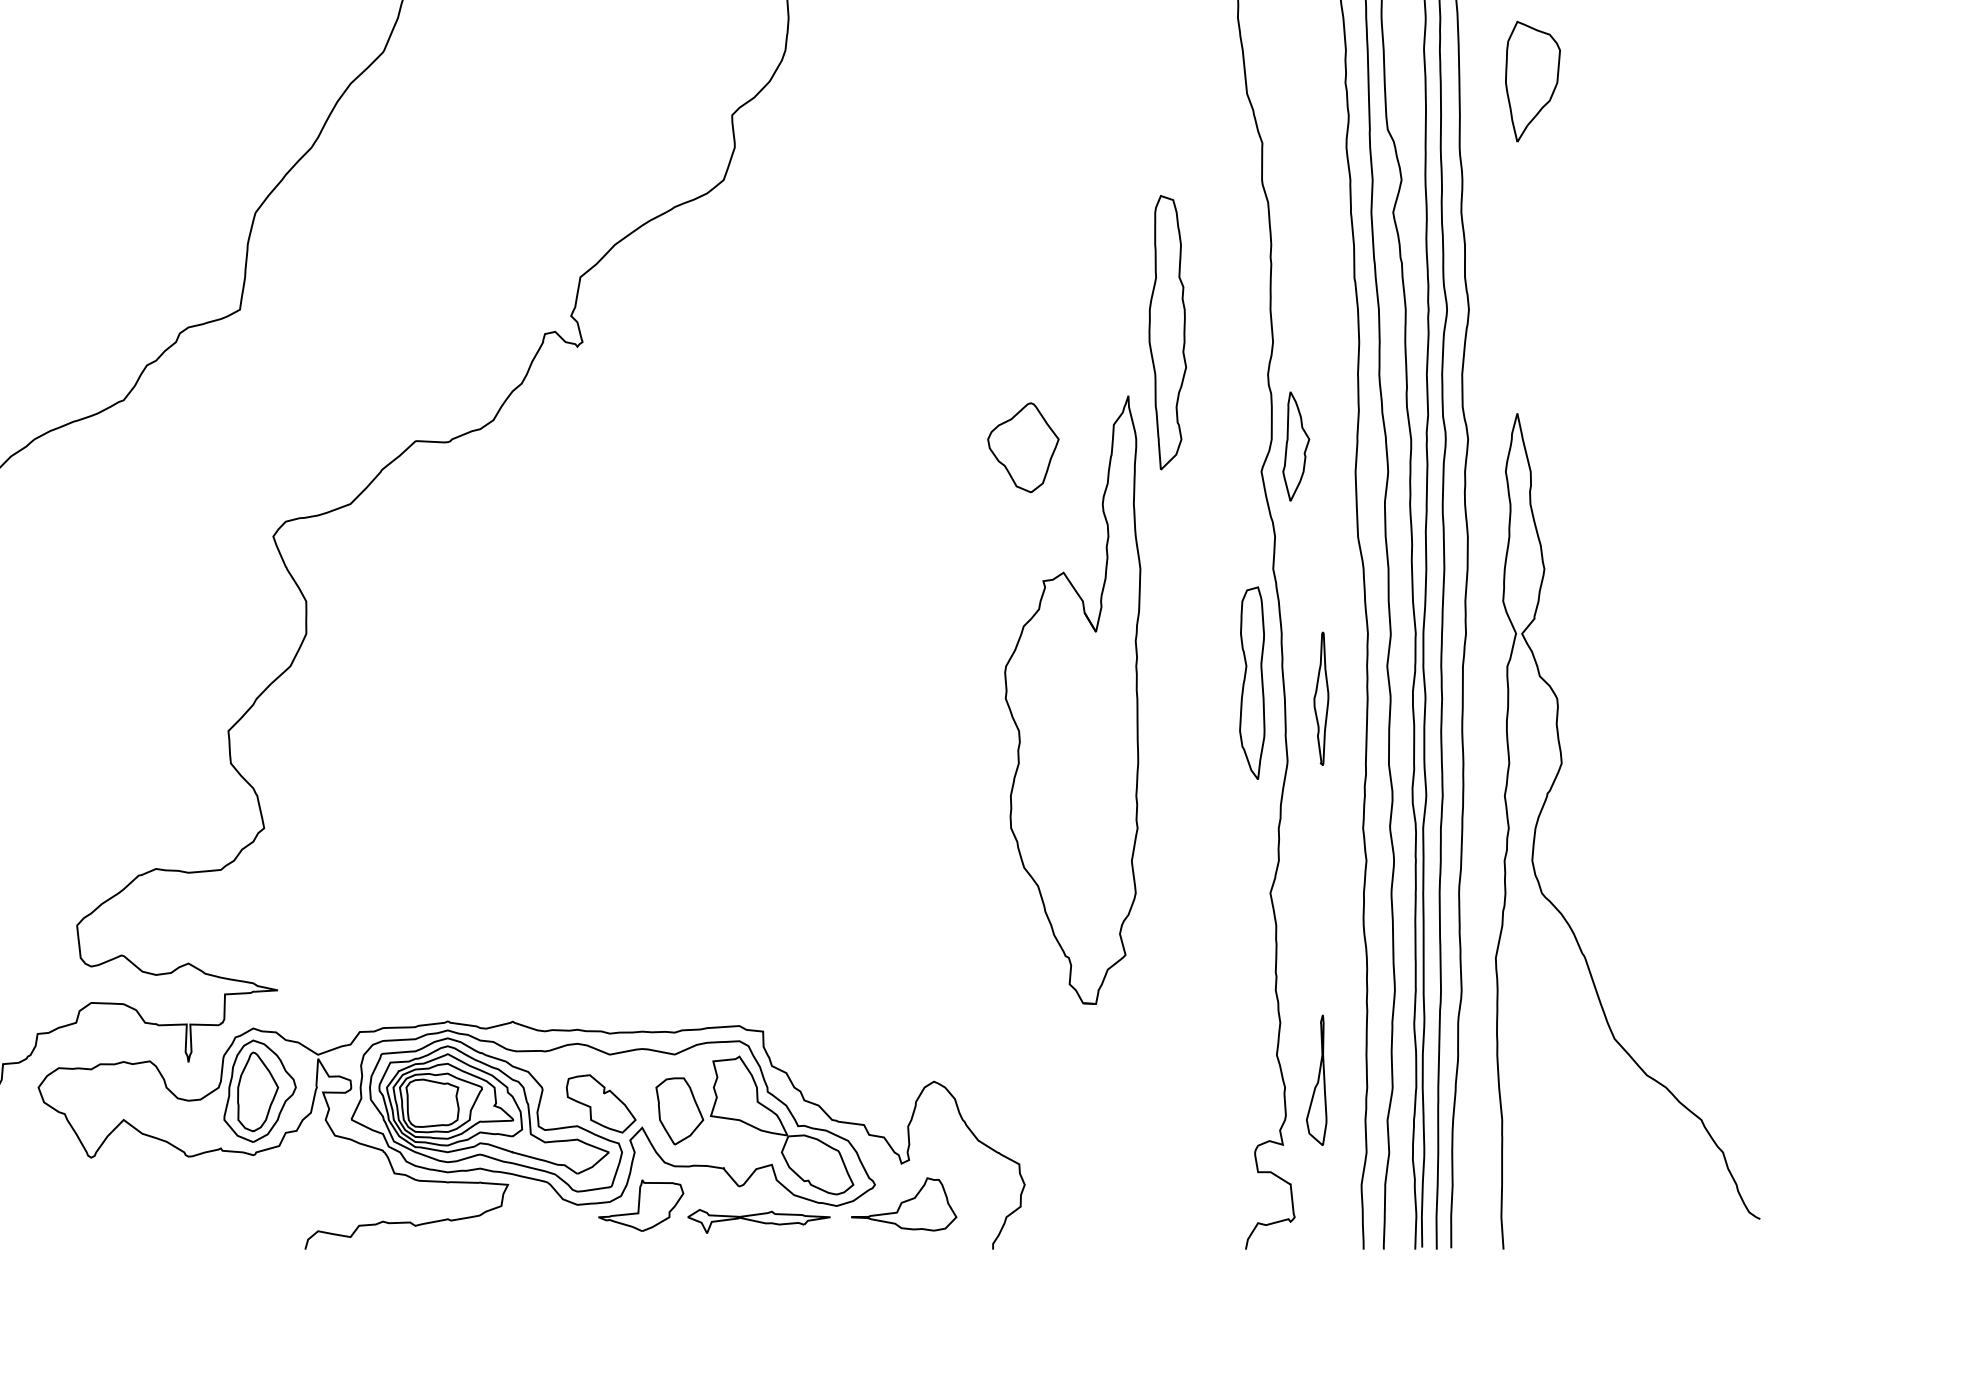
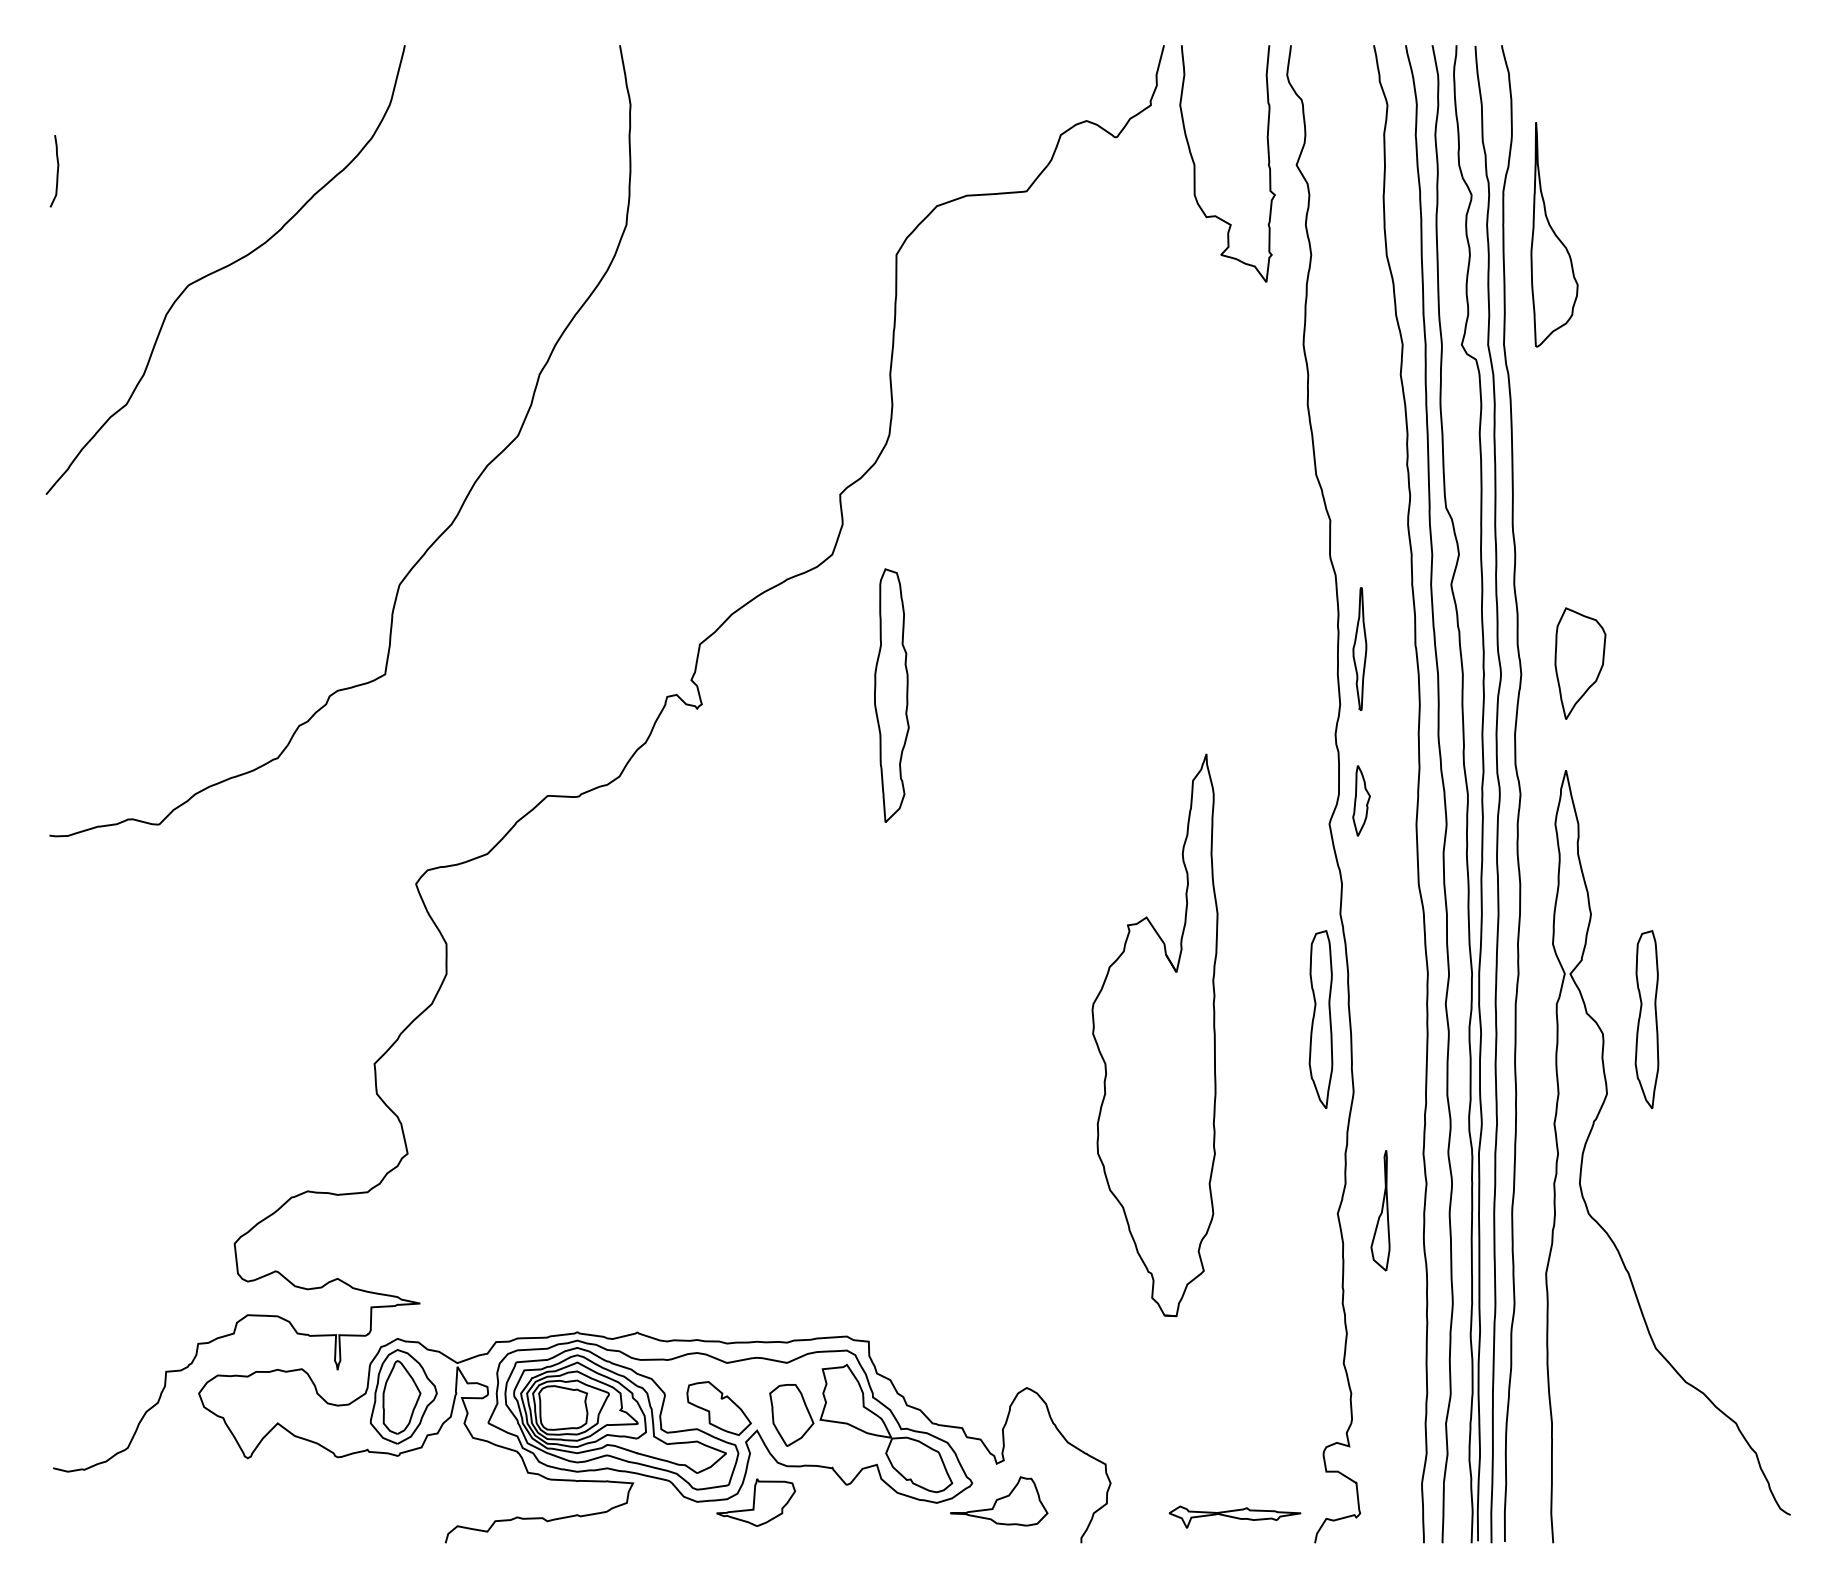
part: (1533, 81) -> (1580, 663), moved
part: (1167, 332) -> (891, 695), moved
part: (1296, 446) -> (1361, 800), size x0.7
part: (1022, 447) -> (1108, 801), removed
part: (1604, 683) -> (1646, 1019), added
part: (1320, 698) -> (1359, 648), moved
part: (1316, 1080) -> (1380, 1210), moved
part: (759, 1220) -> (1235, 1516), moved

